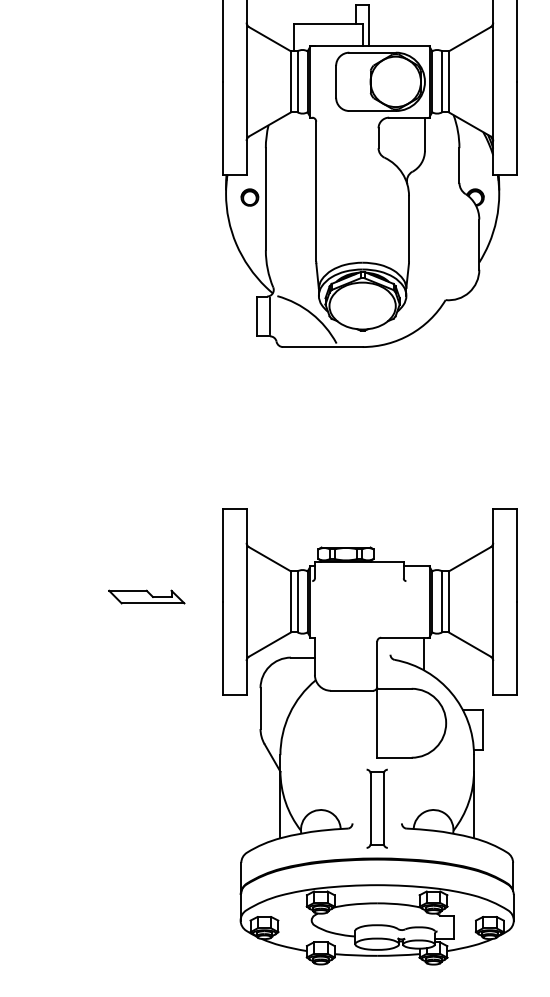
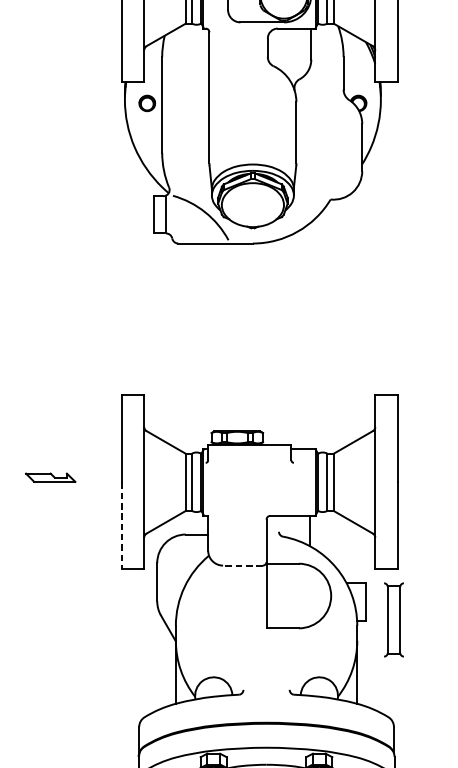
part: (146, 596) -> (50, 477), size x0.7
line: (222, 648) -> (121, 525), solid -> dashed
line: (351, 690) -> (242, 565), solid -> dashed
part: (376, 808) -> (393, 619), moved

